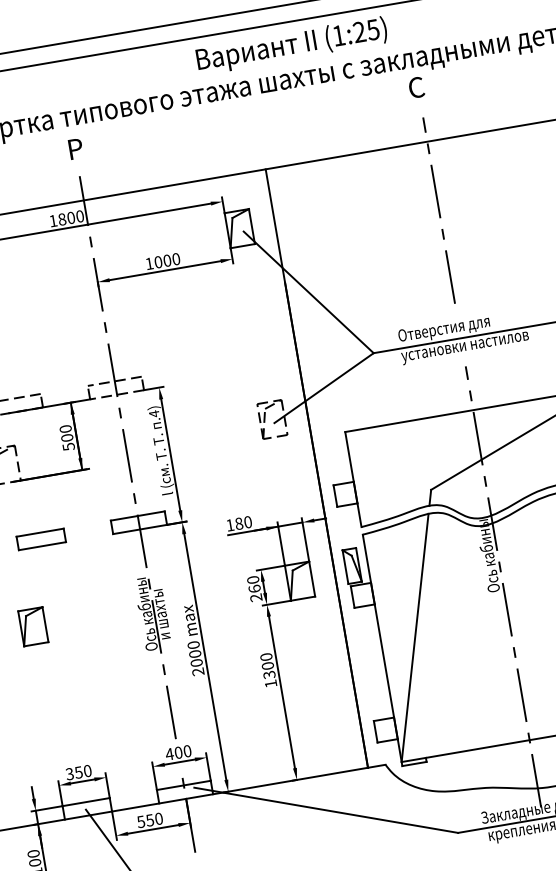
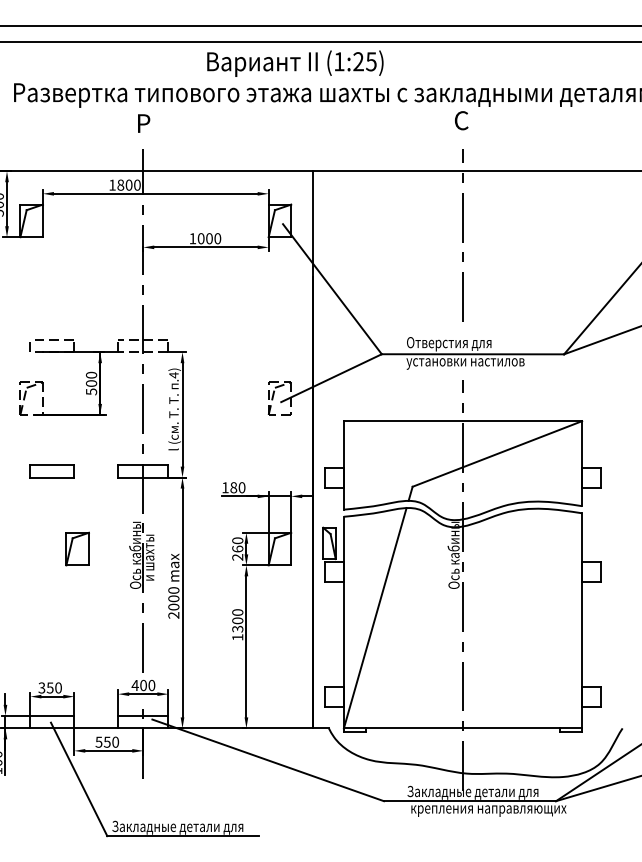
text: (292, 45) -> (295, 63), moved
part: (33, 626) -> (77, 548), moved

